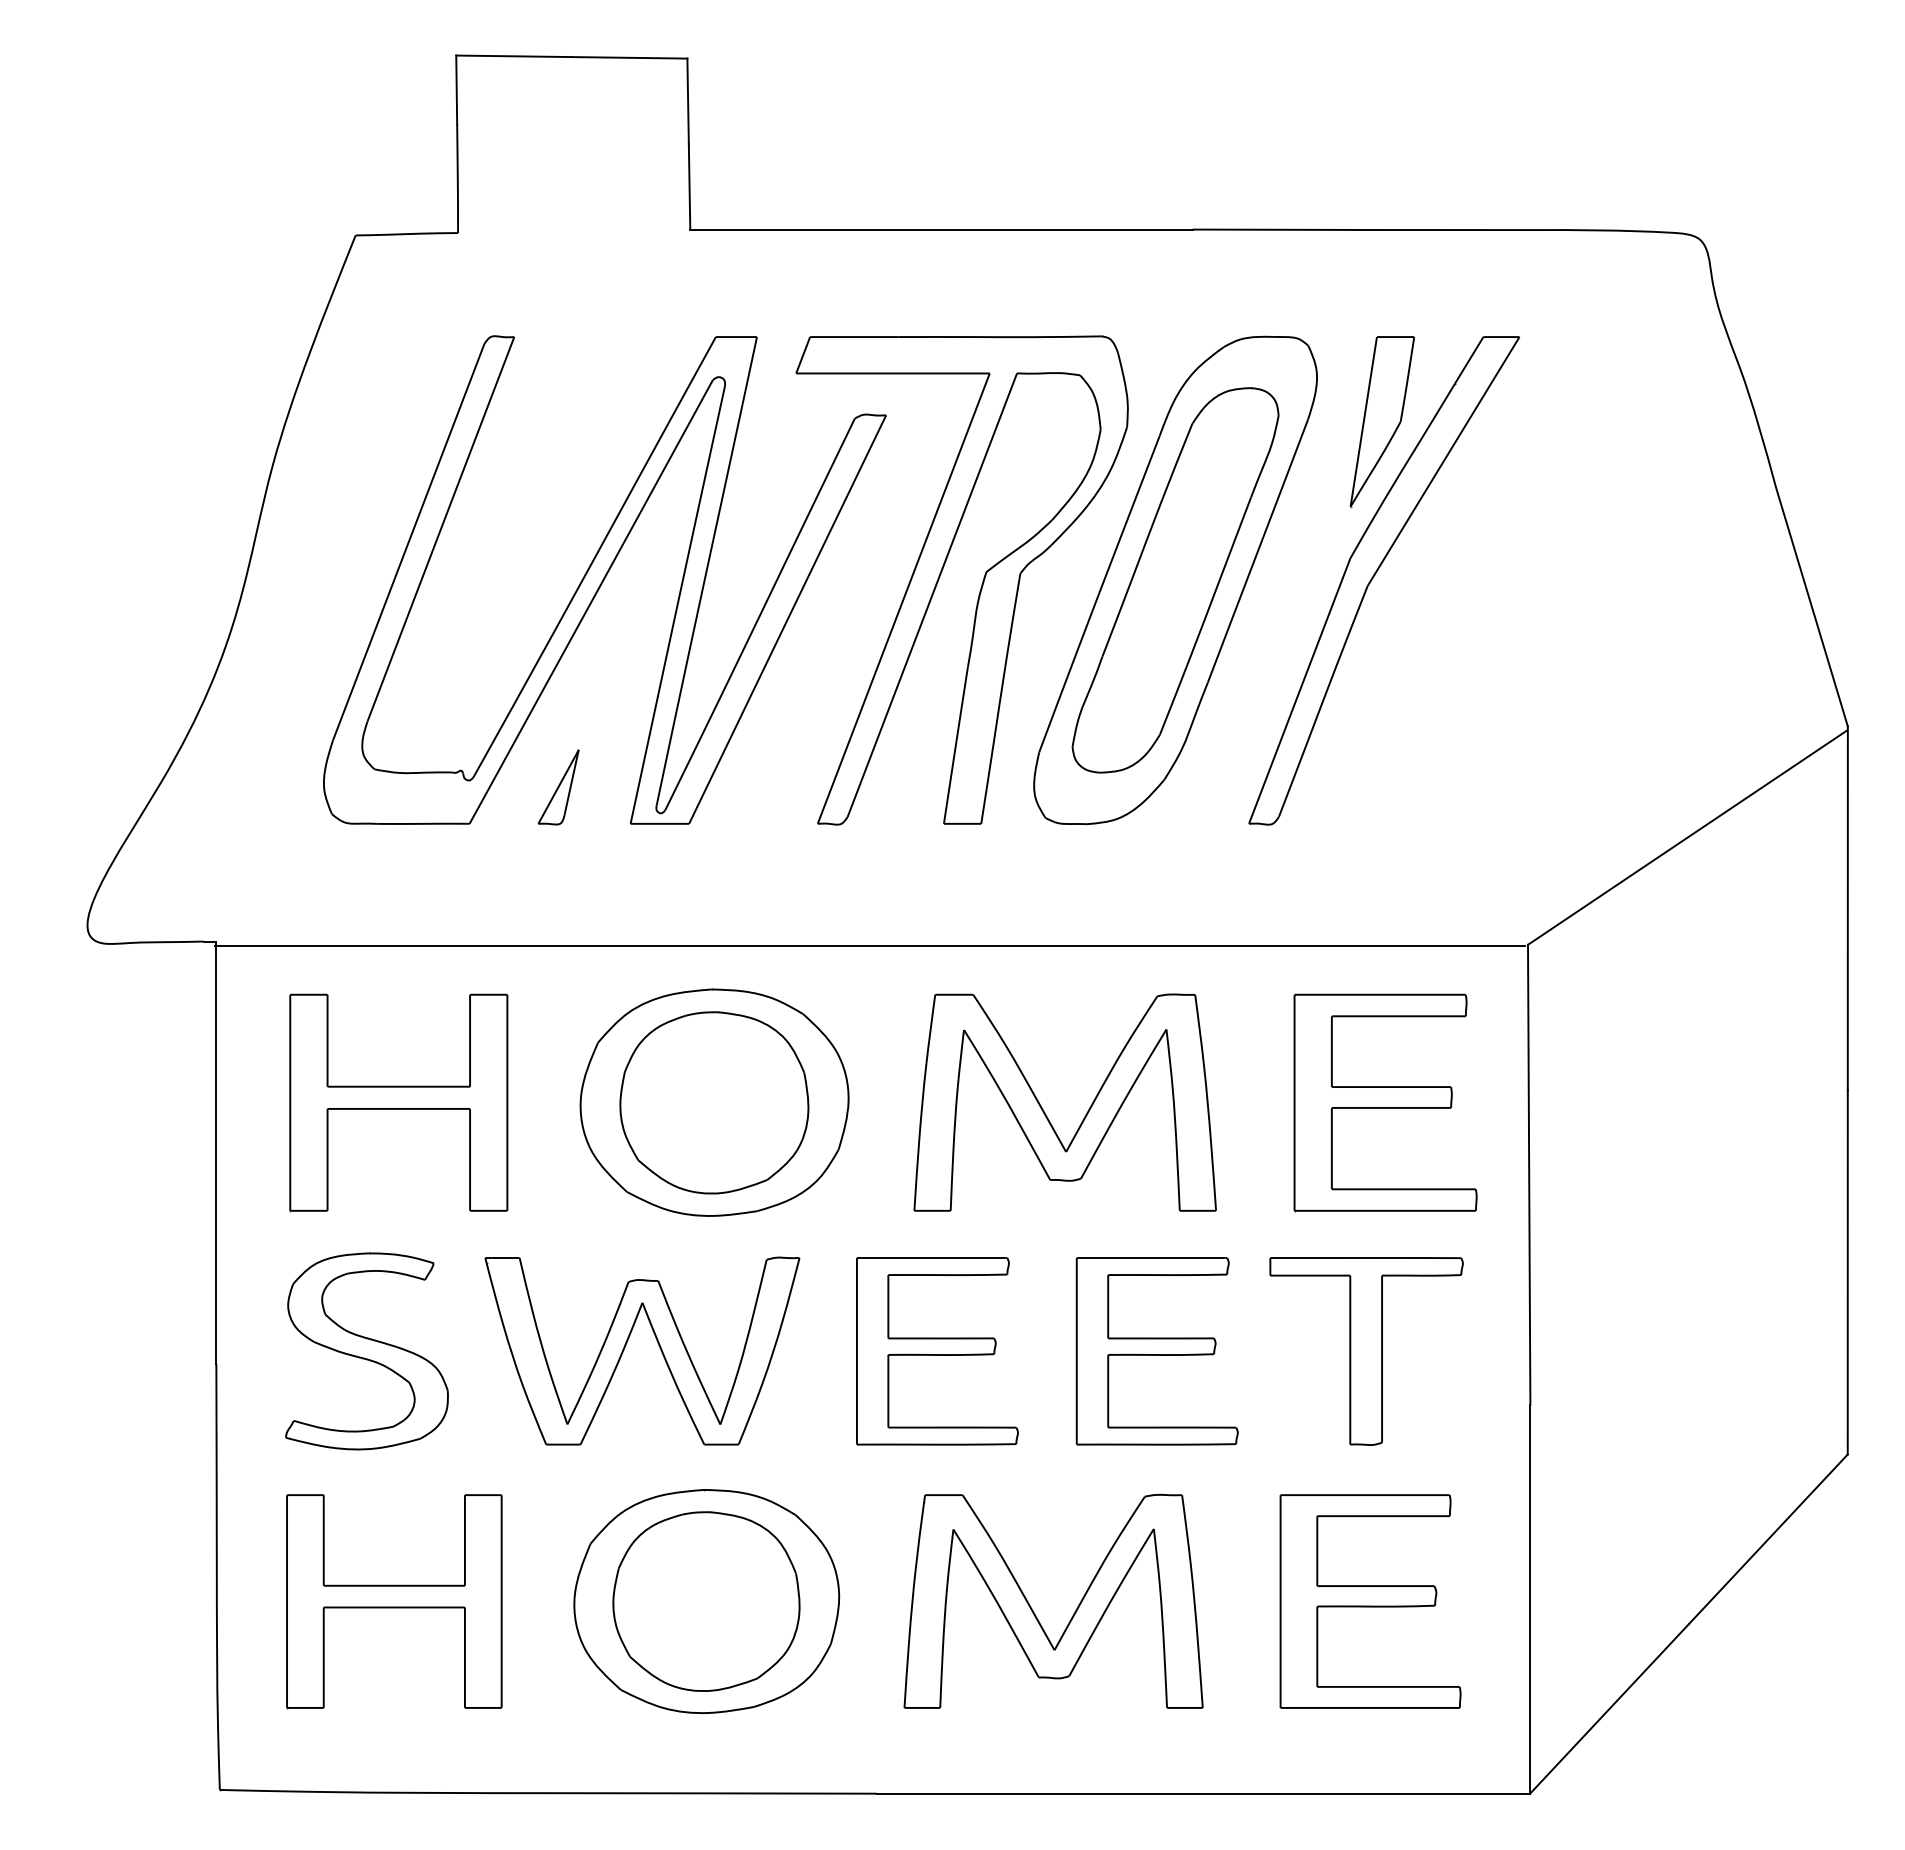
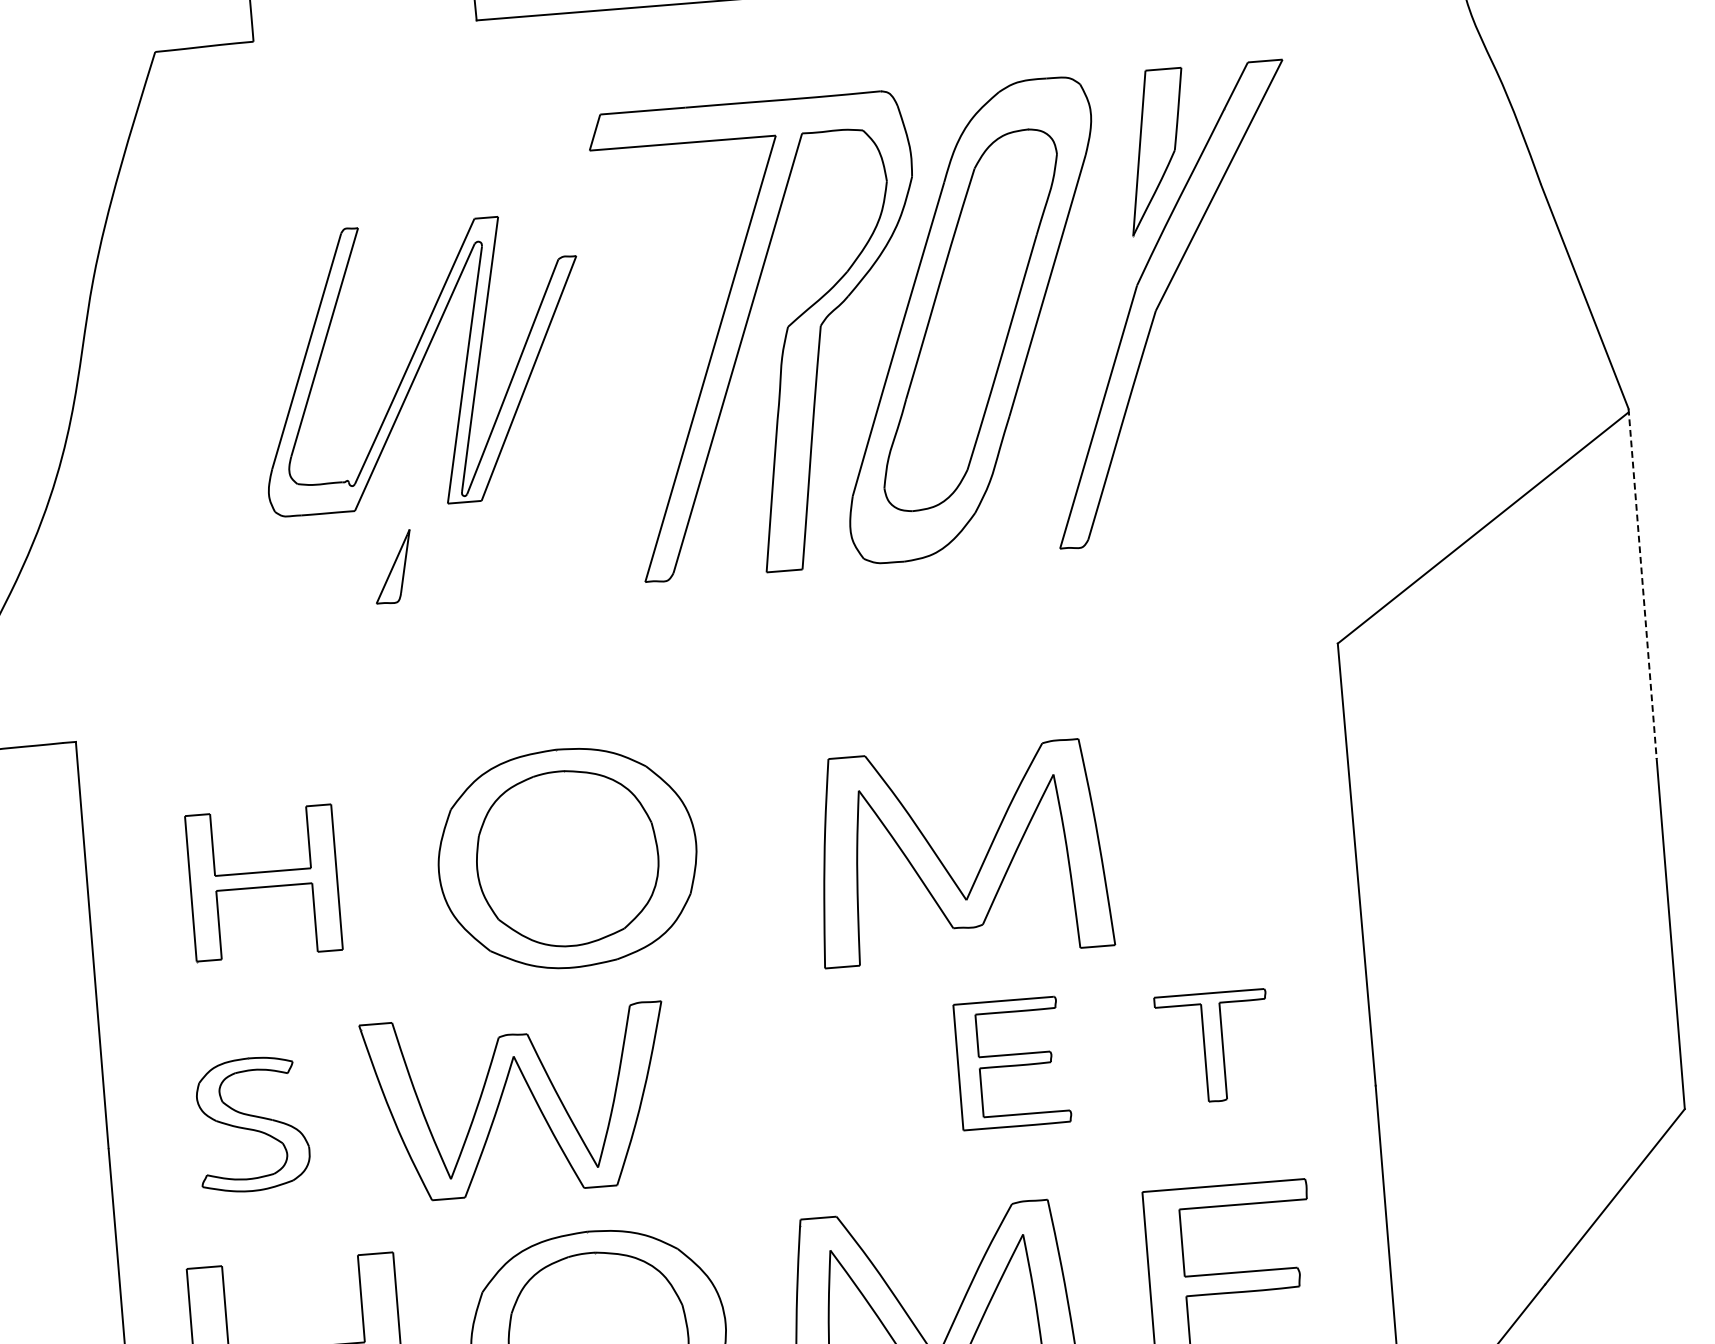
part: (604, 579) -> (421, 363), size x0.6
line: (1847, 908) -> (1642, 583), solid -> dashed
line: (869, 945) -> (704, 695), removed
part: (398, 1102) -> (263, 882), size x0.7
part: (1385, 1102) -> (1212, 806), removed
part: (1045, 1112) -> (943, 863), moved
part: (366, 1351) -> (252, 1124), size x0.7
part: (937, 1351) -> (801, 1080), removed
part: (1156, 1351) -> (1011, 1063), size x0.7
part: (1366, 1351) -> (1213, 1047), size x0.6

